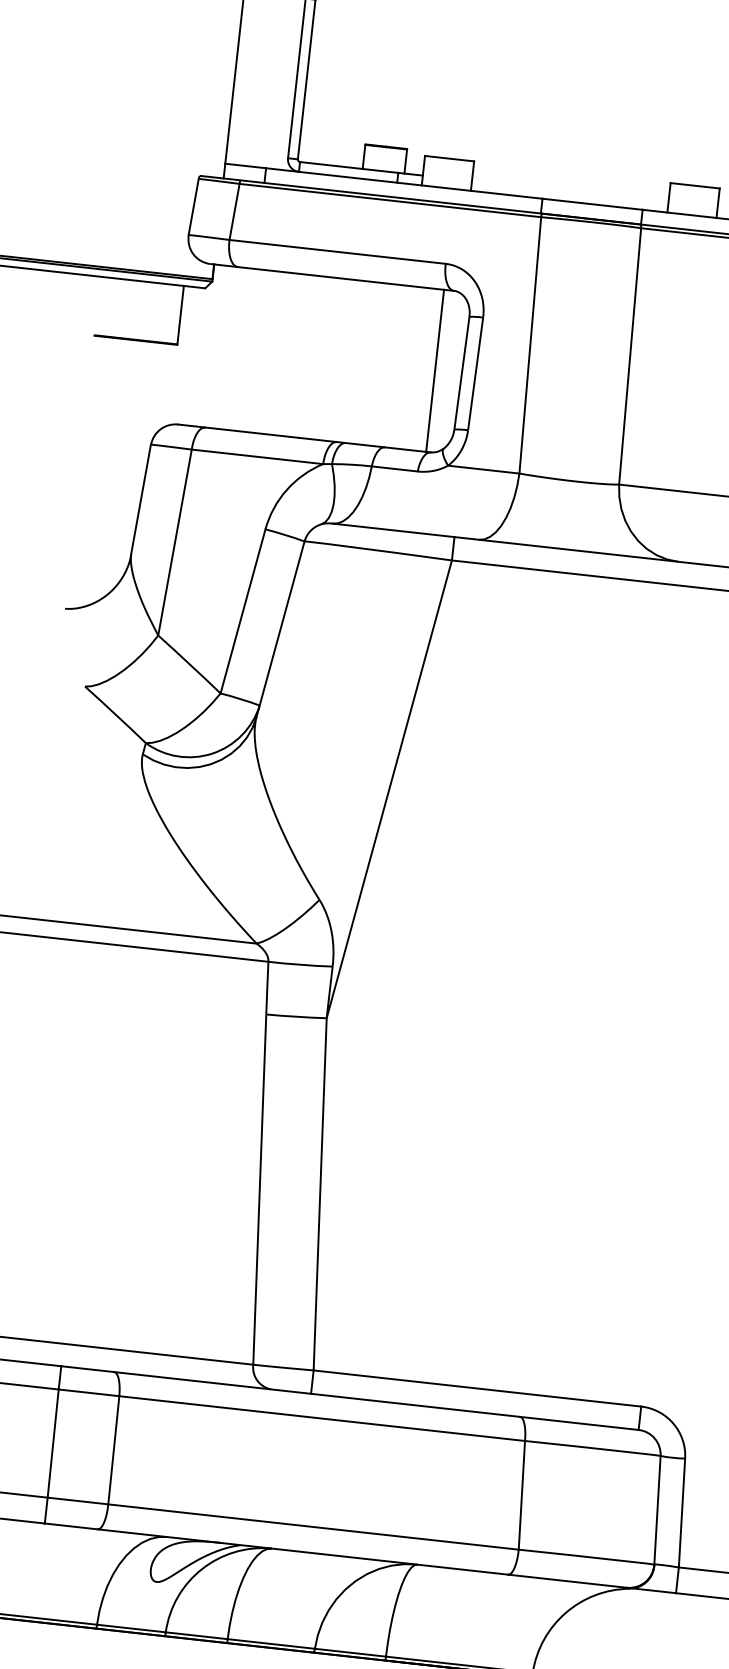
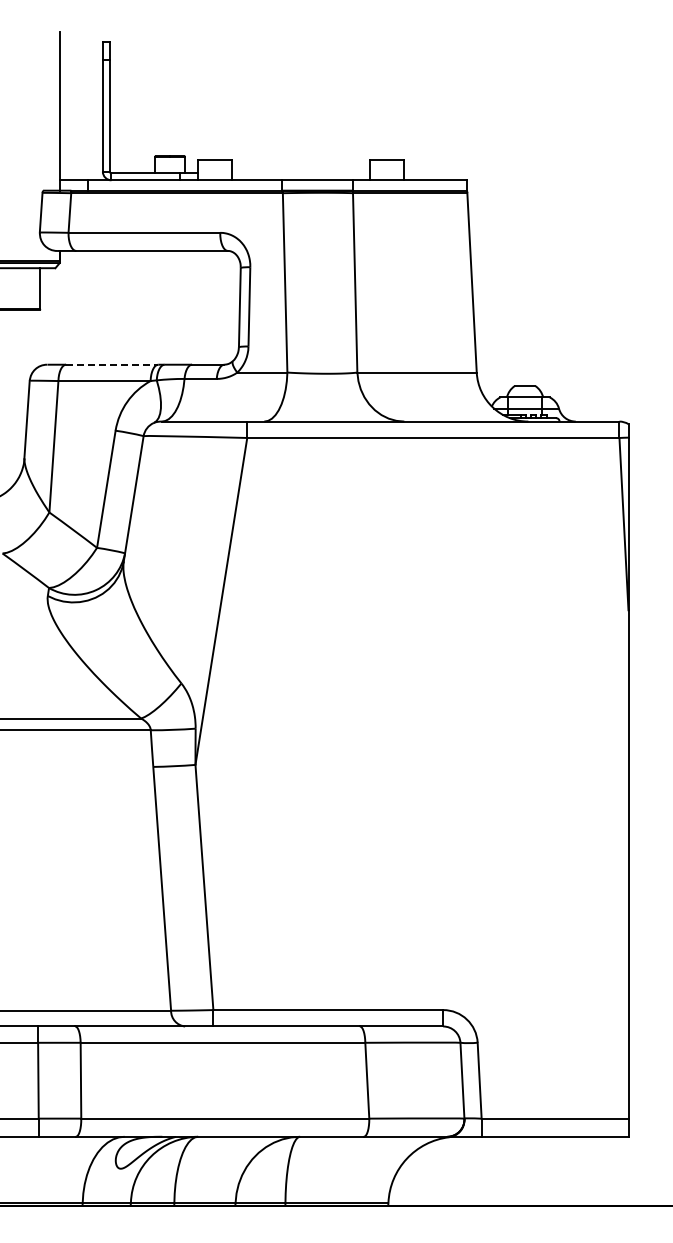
line: (435, 370) -> (221, 307), removed
line: (271, 434) -> (112, 364), solid -> dashed

